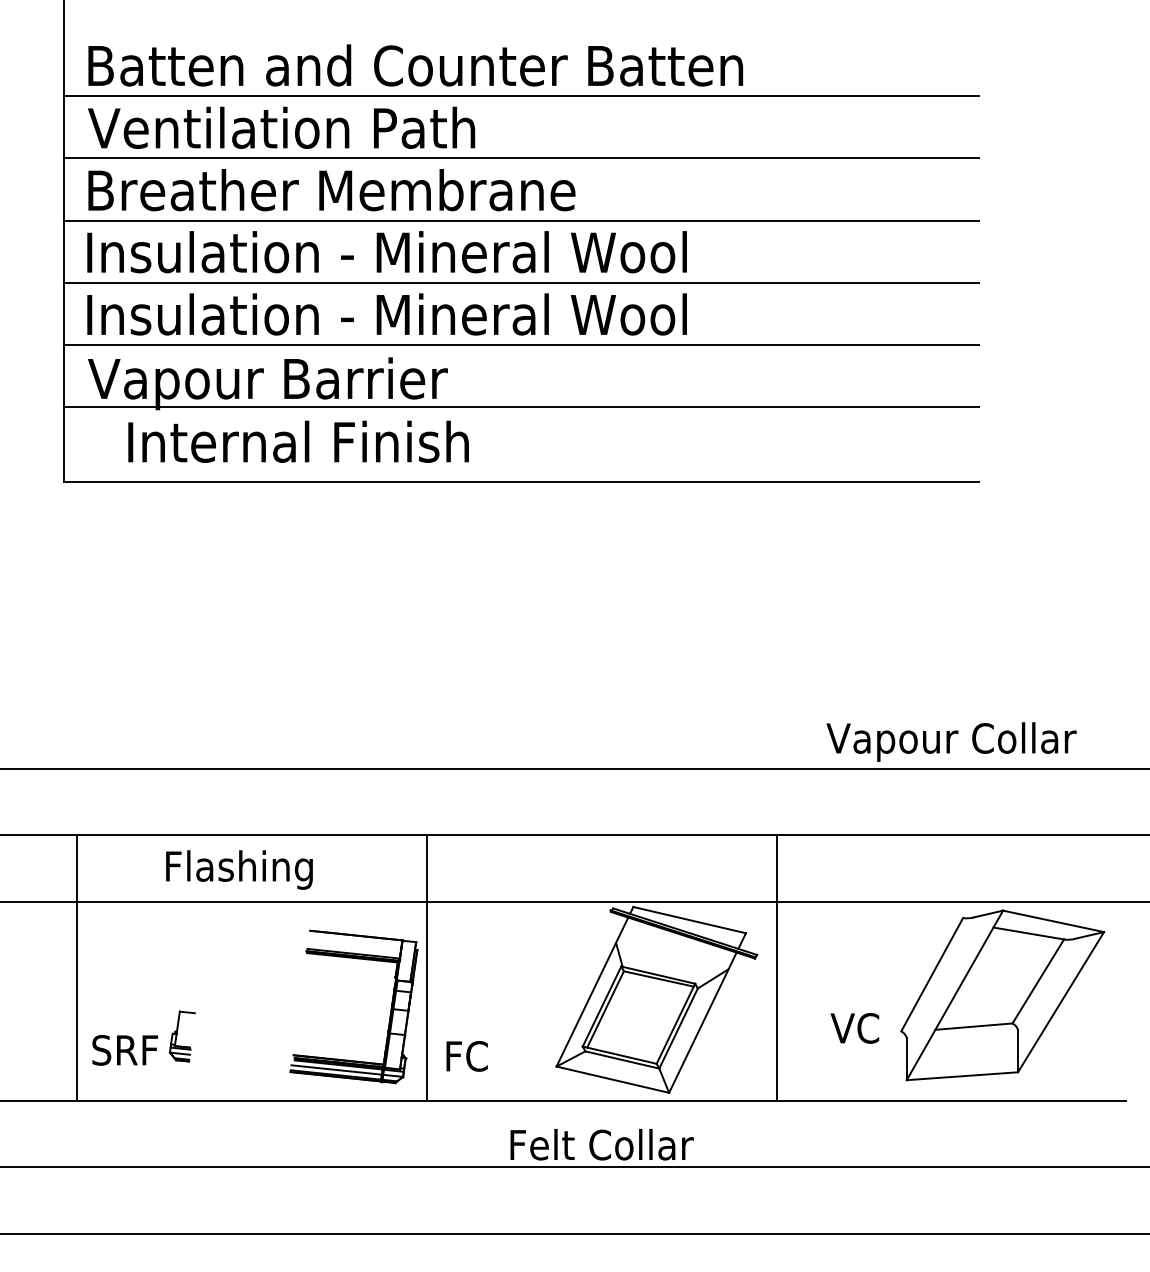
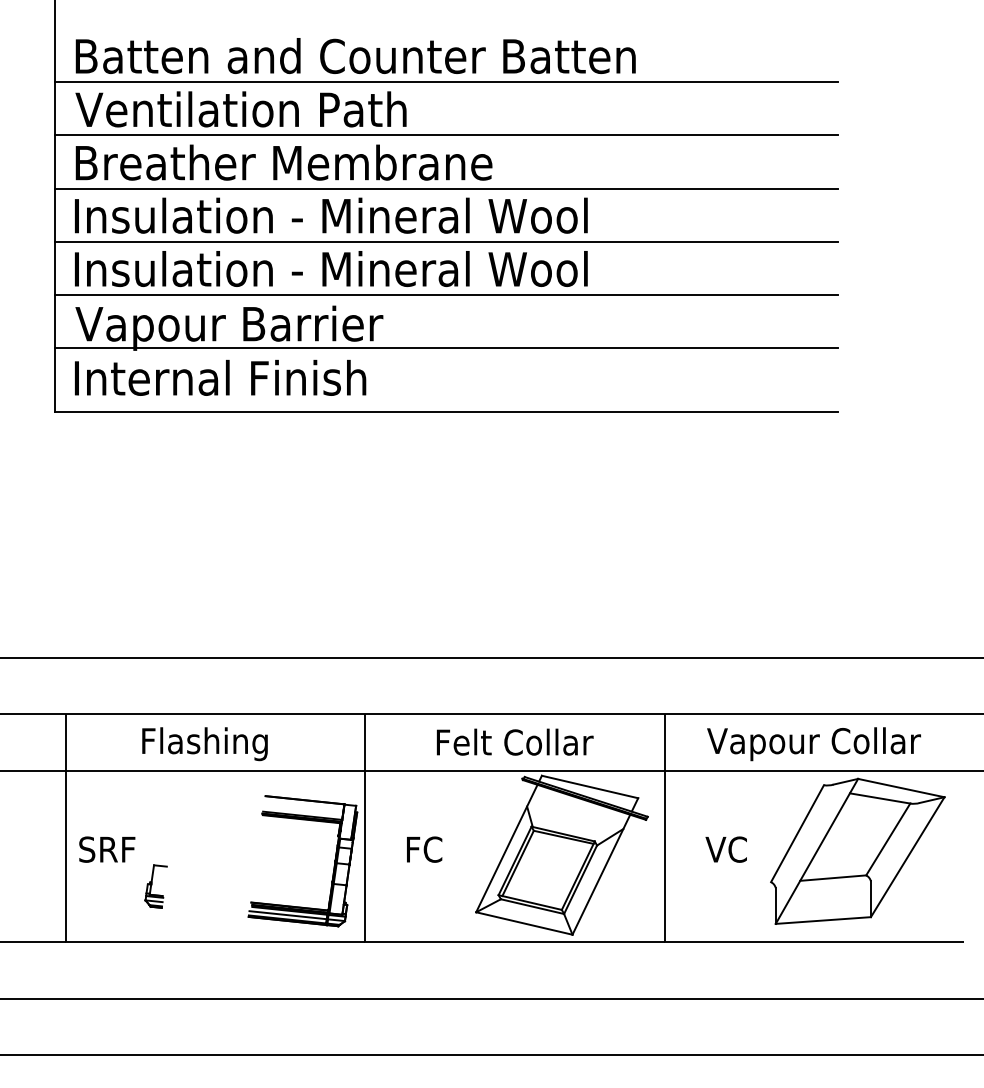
text: (298, 441) -> (220, 377), moved
text: (951, 741) -> (814, 743), moved
text: (854, 1028) -> (725, 849), moved
text: (124, 1050) -> (106, 849), moved
text: (466, 1056) -> (424, 849), moved
text: (601, 1144) -> (514, 742), moved

